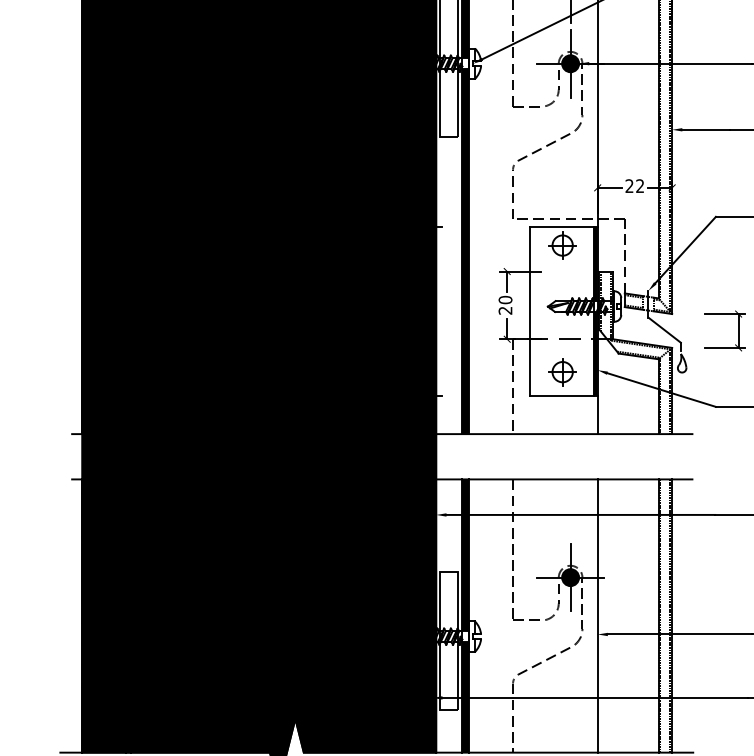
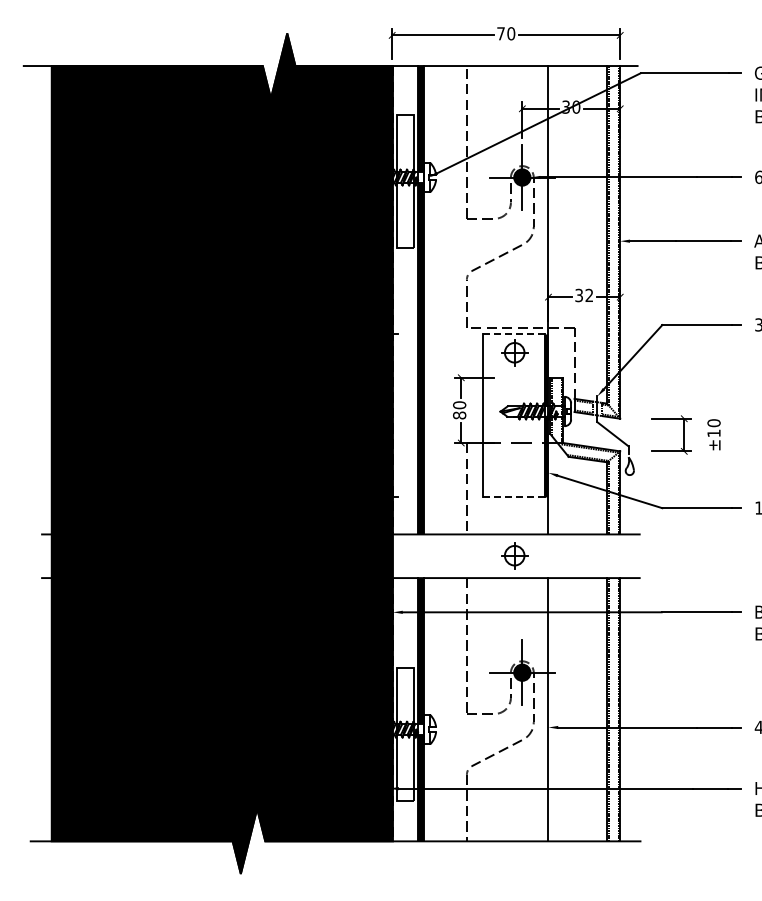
text: (628, 186) -> (578, 295), 22 -> 32
line: (563, 226) -> (515, 334), solid -> dashed
text: (505, 310) -> (459, 415), 20 -> 80
part: (562, 371) -> (514, 555), moved
line: (563, 395) -> (515, 497), solid -> dashed

